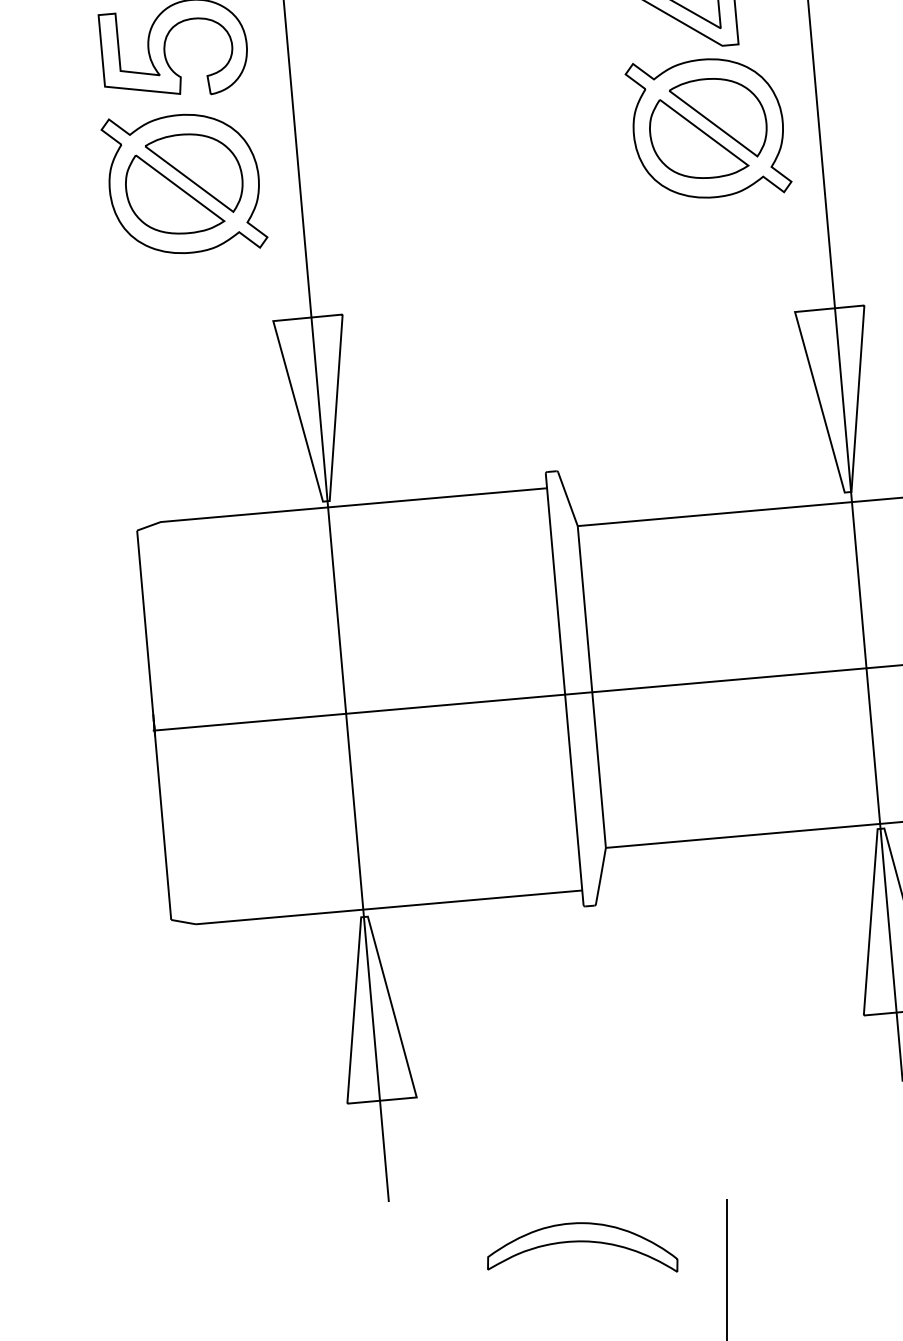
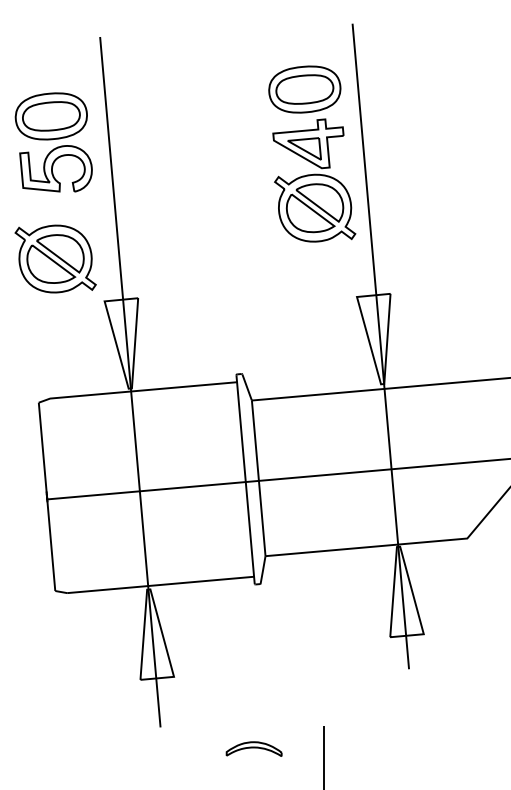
part: (184, 182) -> (55, 258), moved
part: (581, 1245) -> (253, 748), size x0.6

